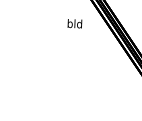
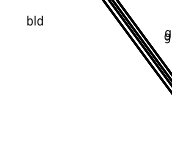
text: (74, 23) -> (34, 20), moved

